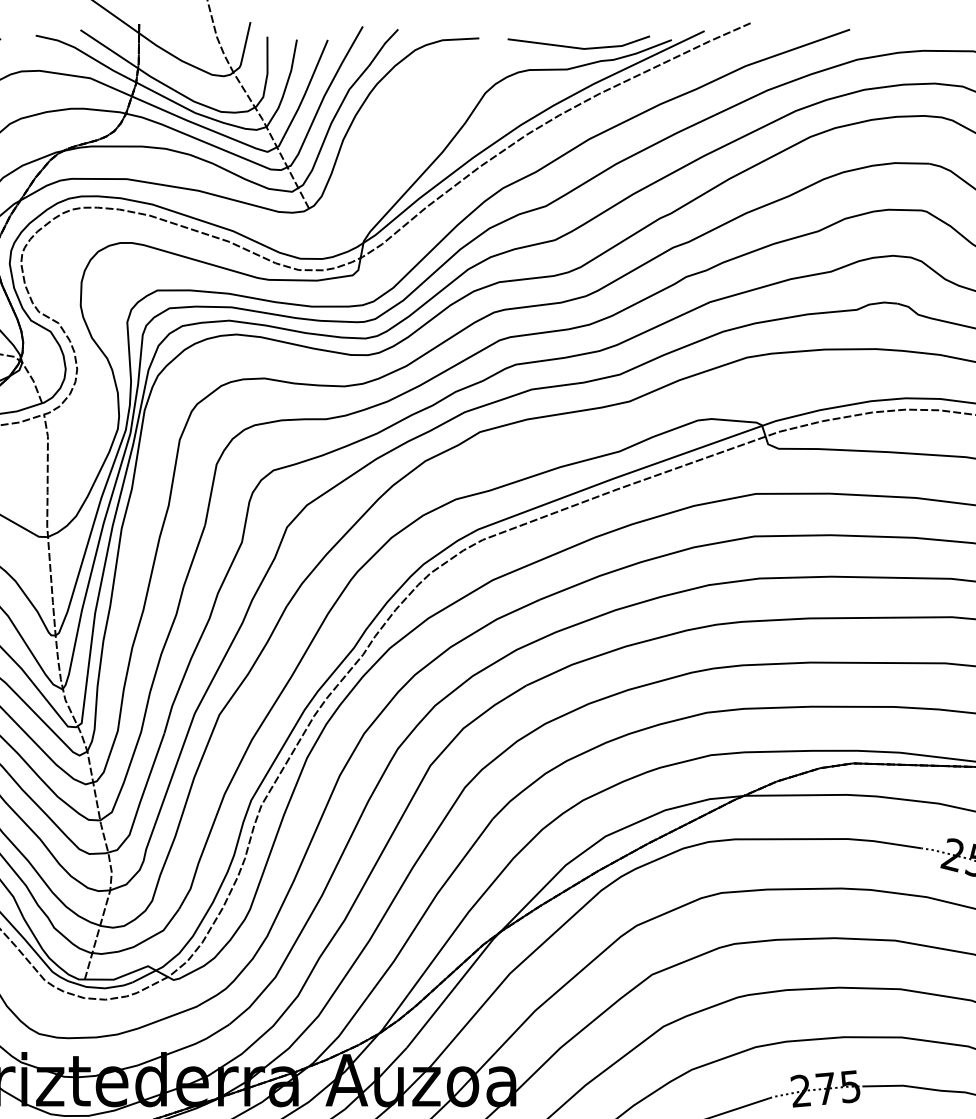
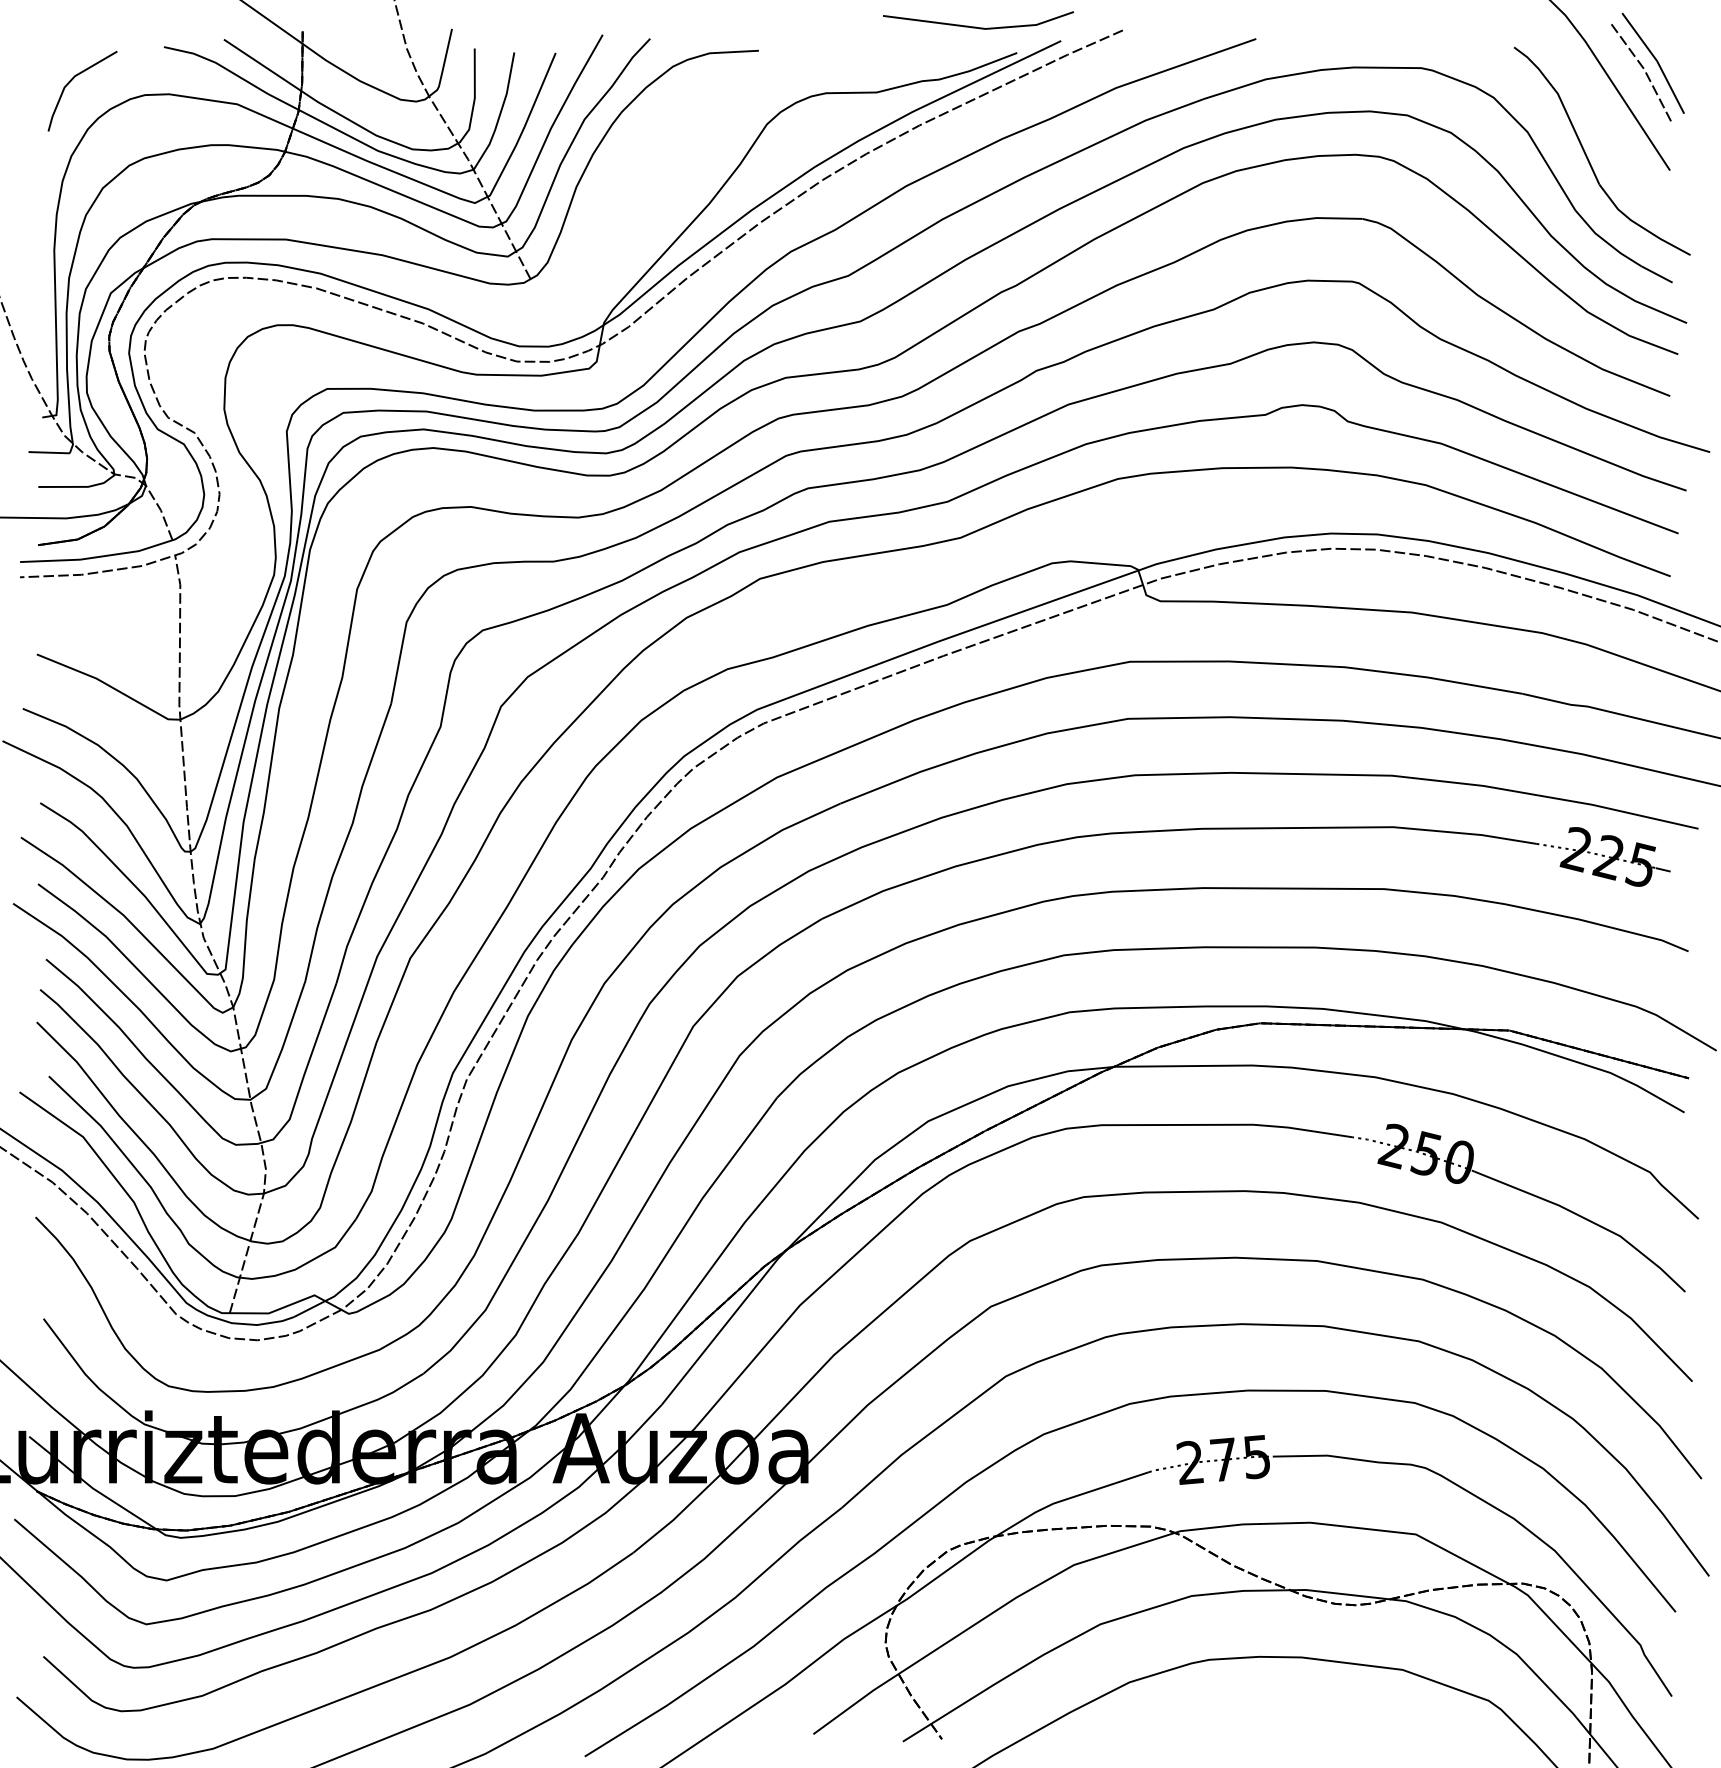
line: (577, 47) -> (976, 26), moved

